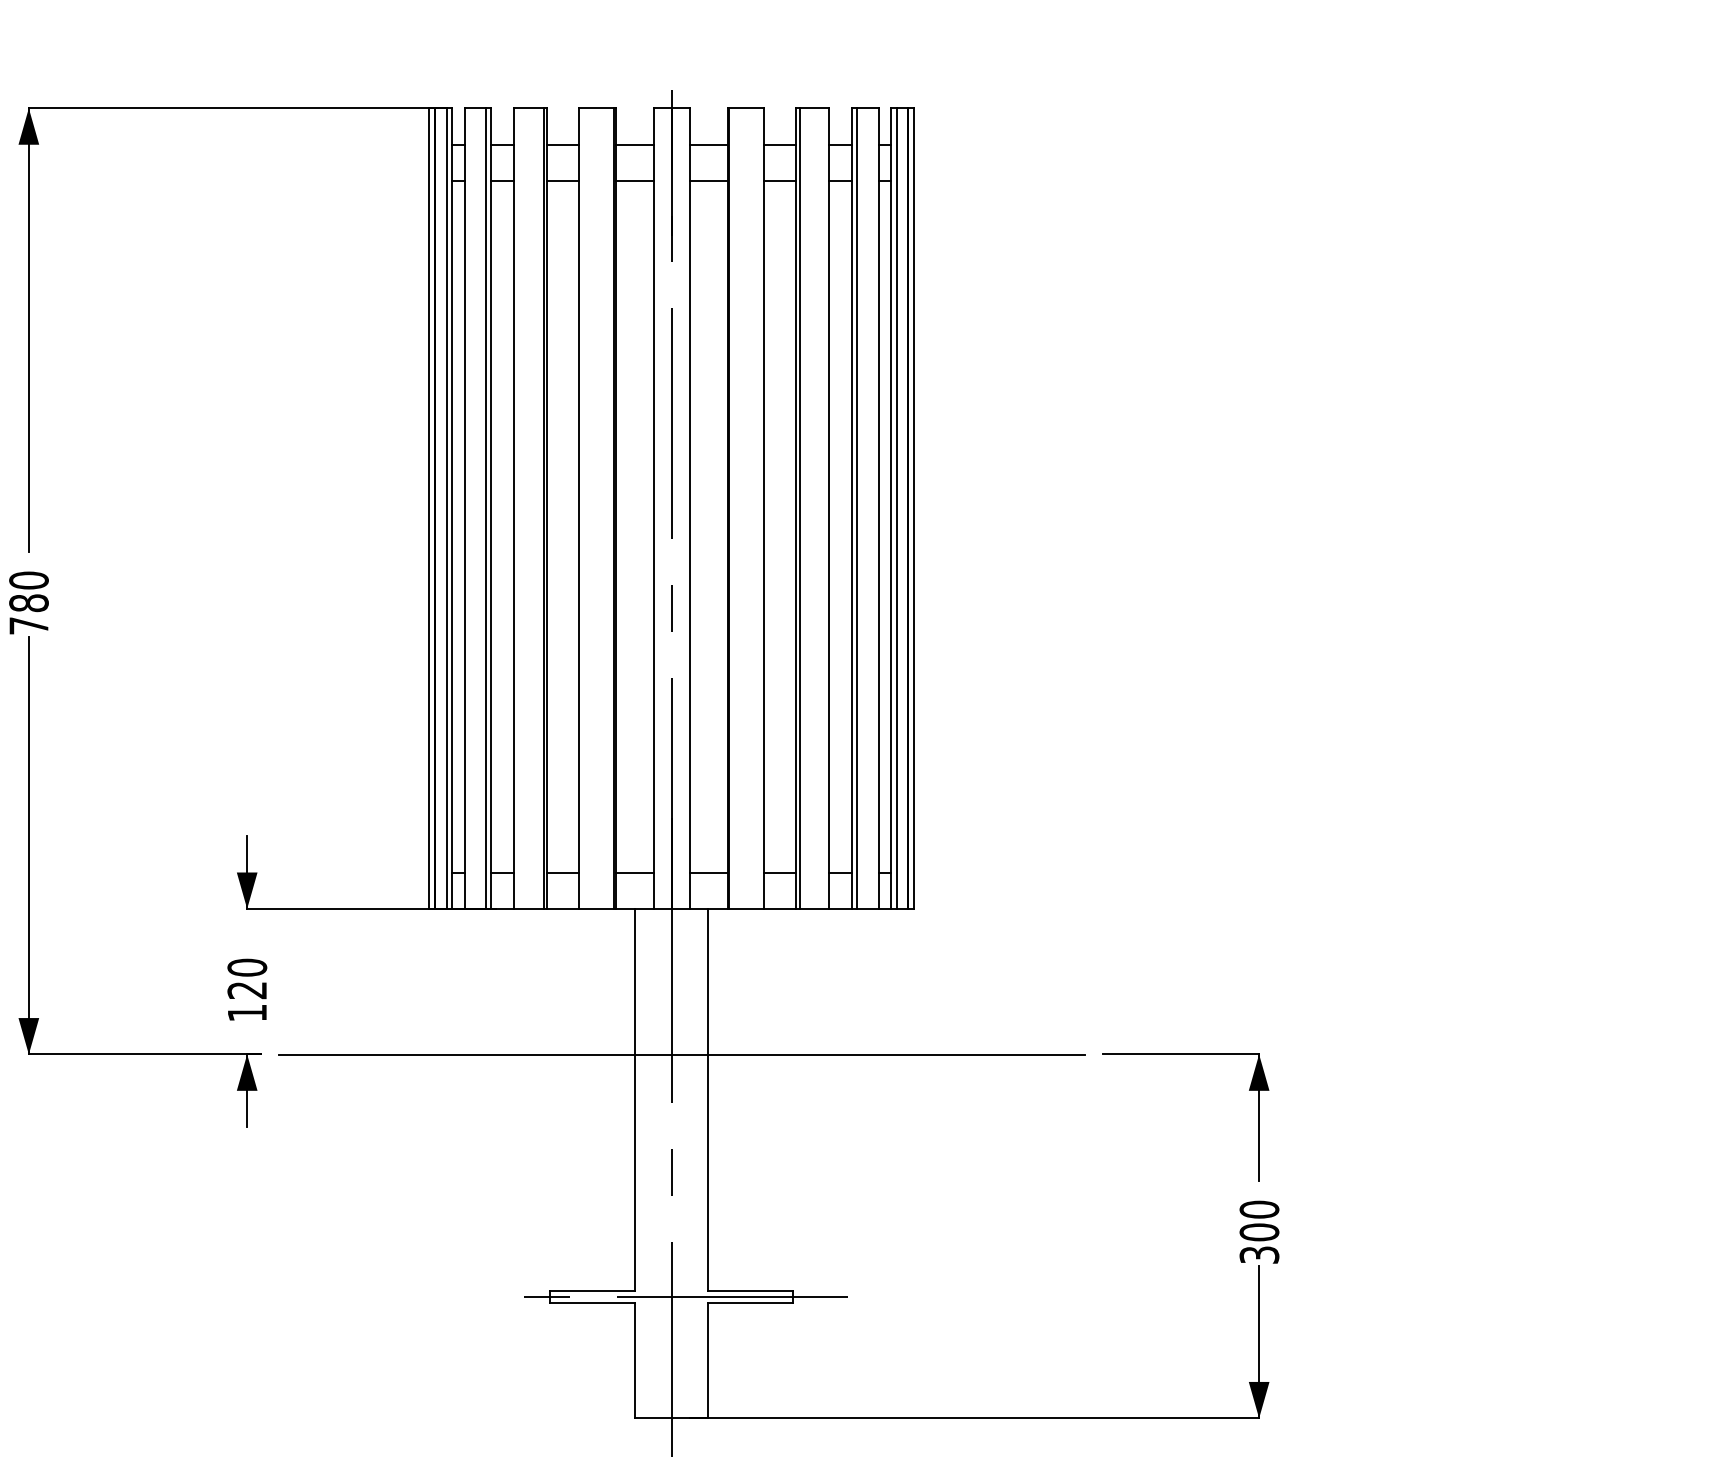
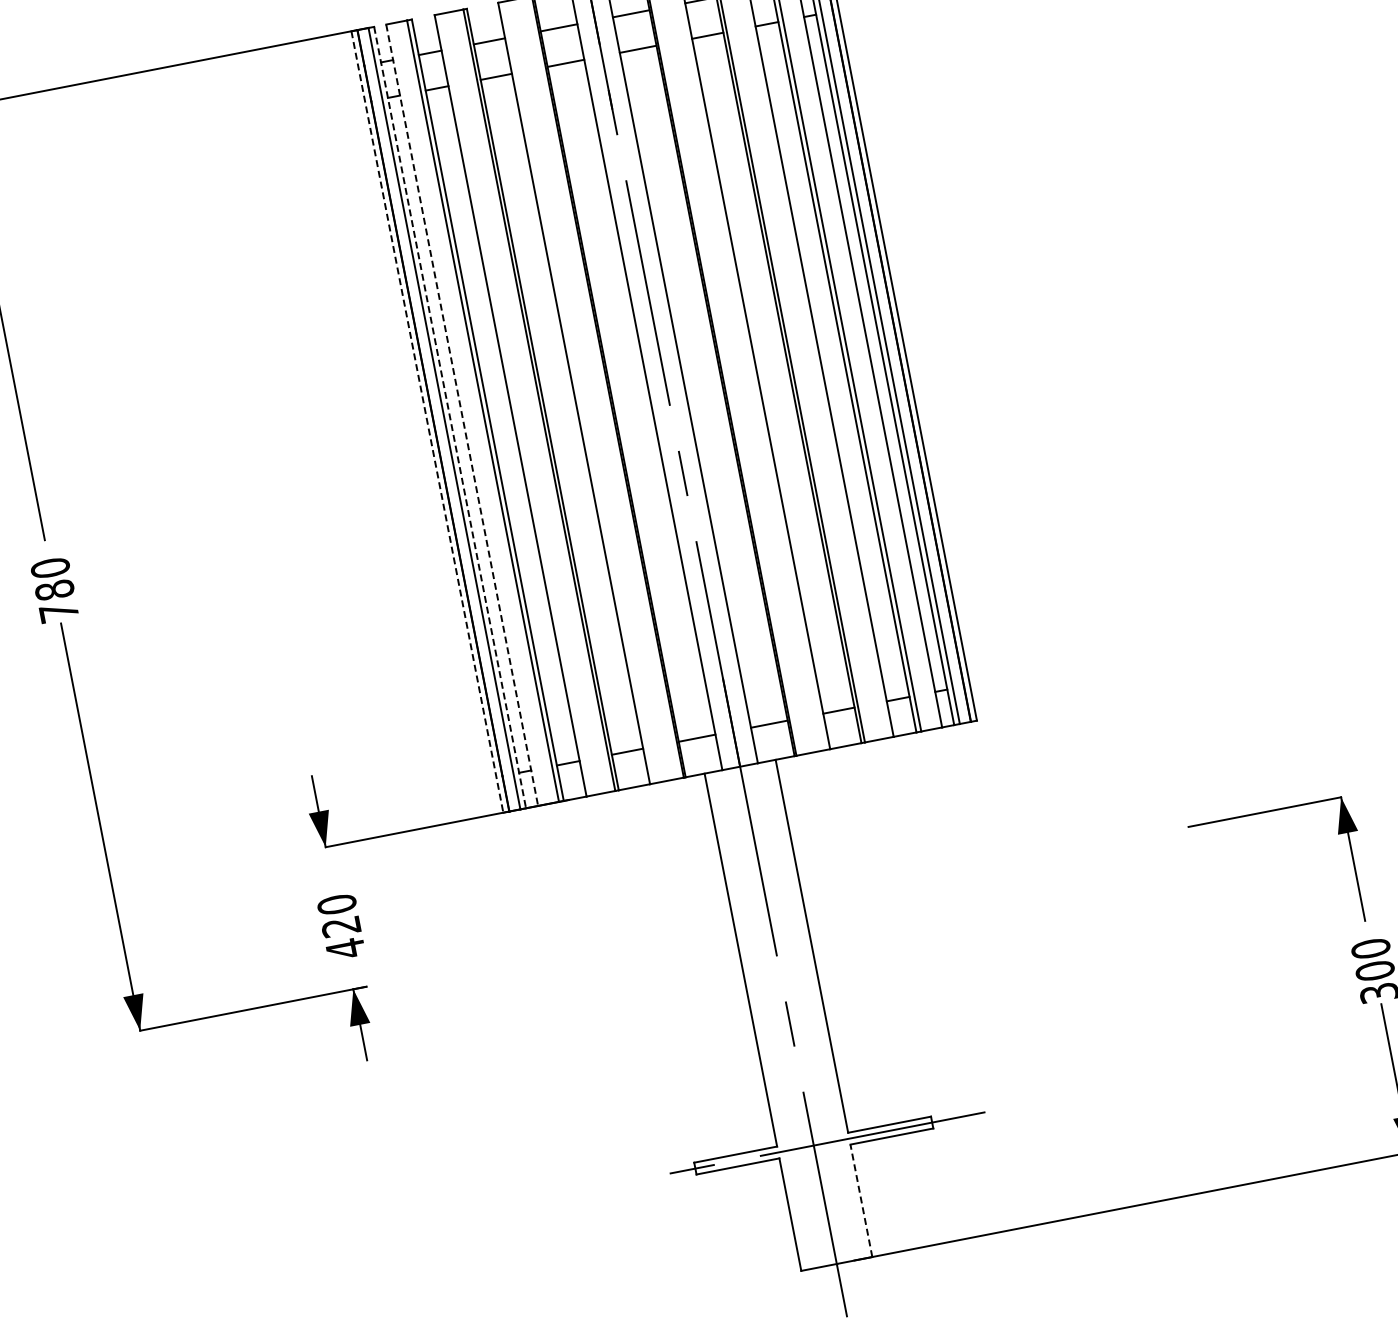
line: (429, 509) -> (427, 422), solid -> dashed
line: (452, 509) -> (450, 418), solid -> dashed
line: (464, 509) -> (462, 416), solid -> dashed
text: (247, 1012) -> (345, 948), 120 -> 420
line: (681, 1054) -> (777, 906), removed
line: (708, 1360) -> (861, 1200), solid -> dashed

